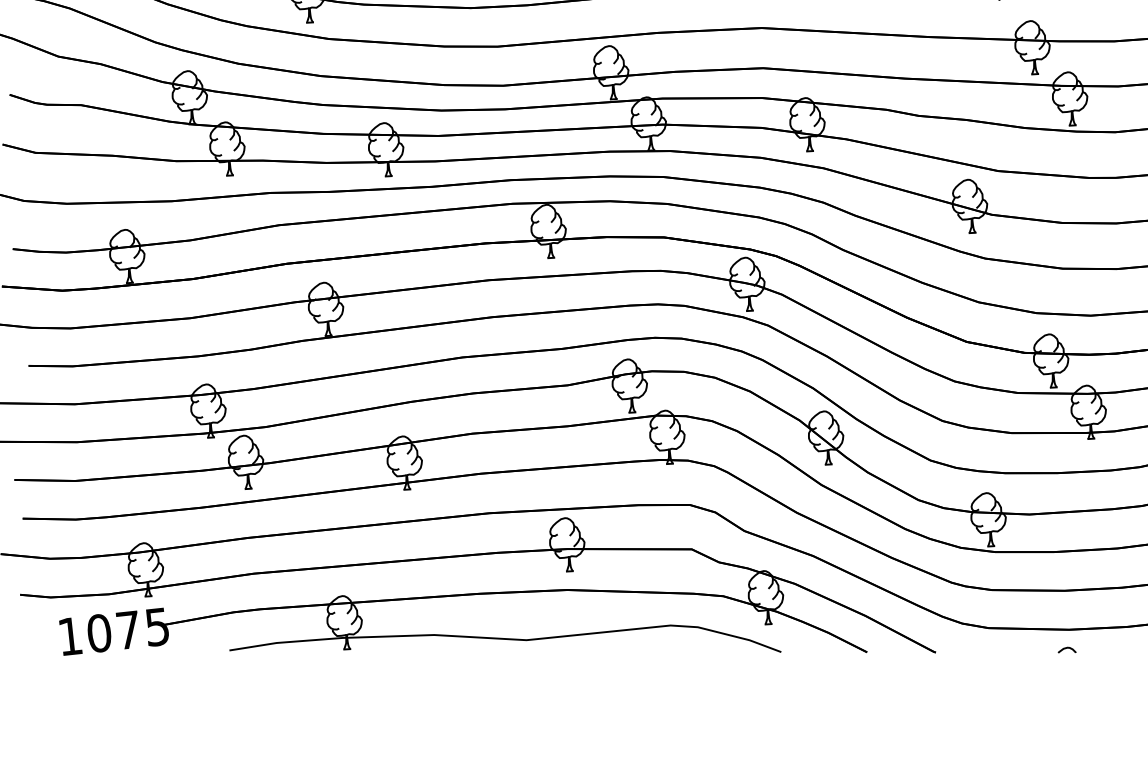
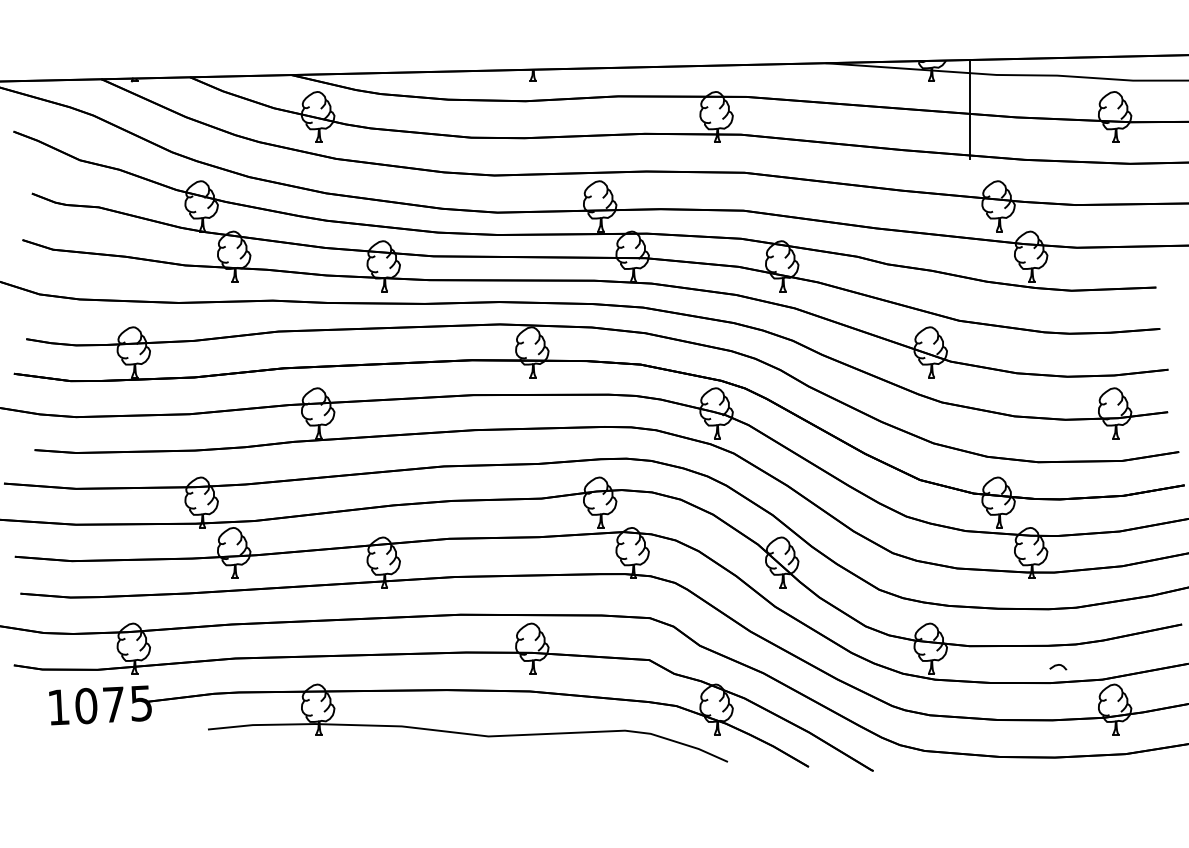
curve: (1067, 648) -> (1058, 665), moved

